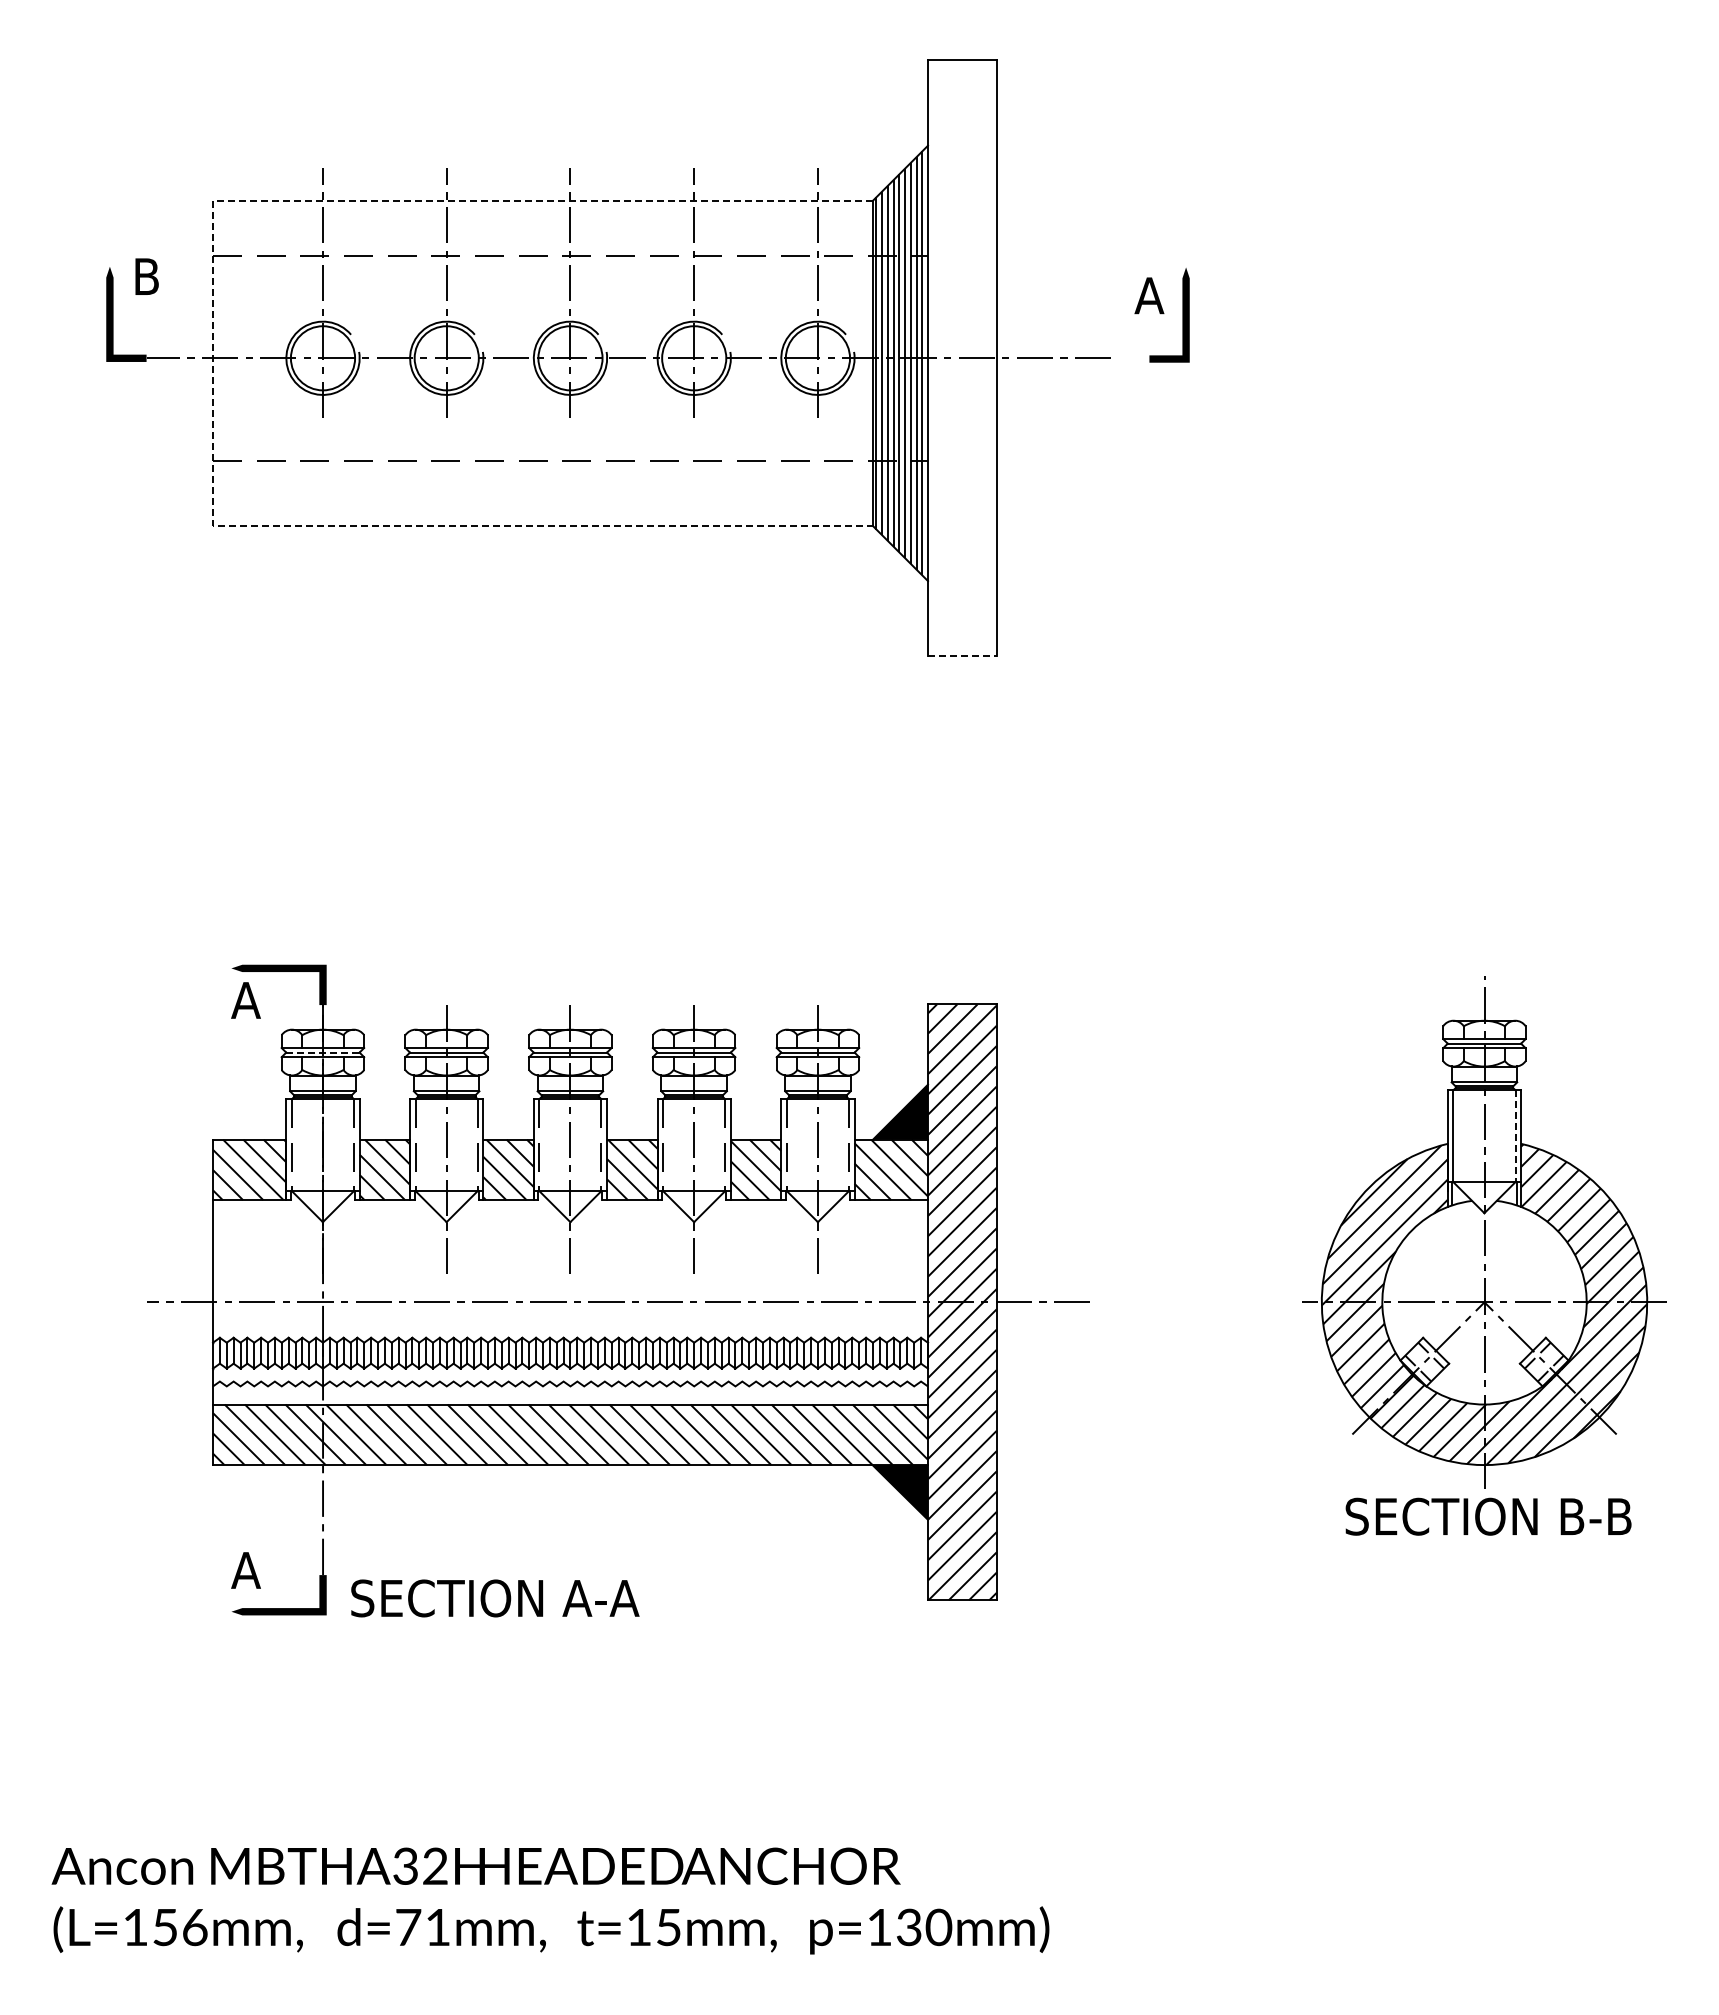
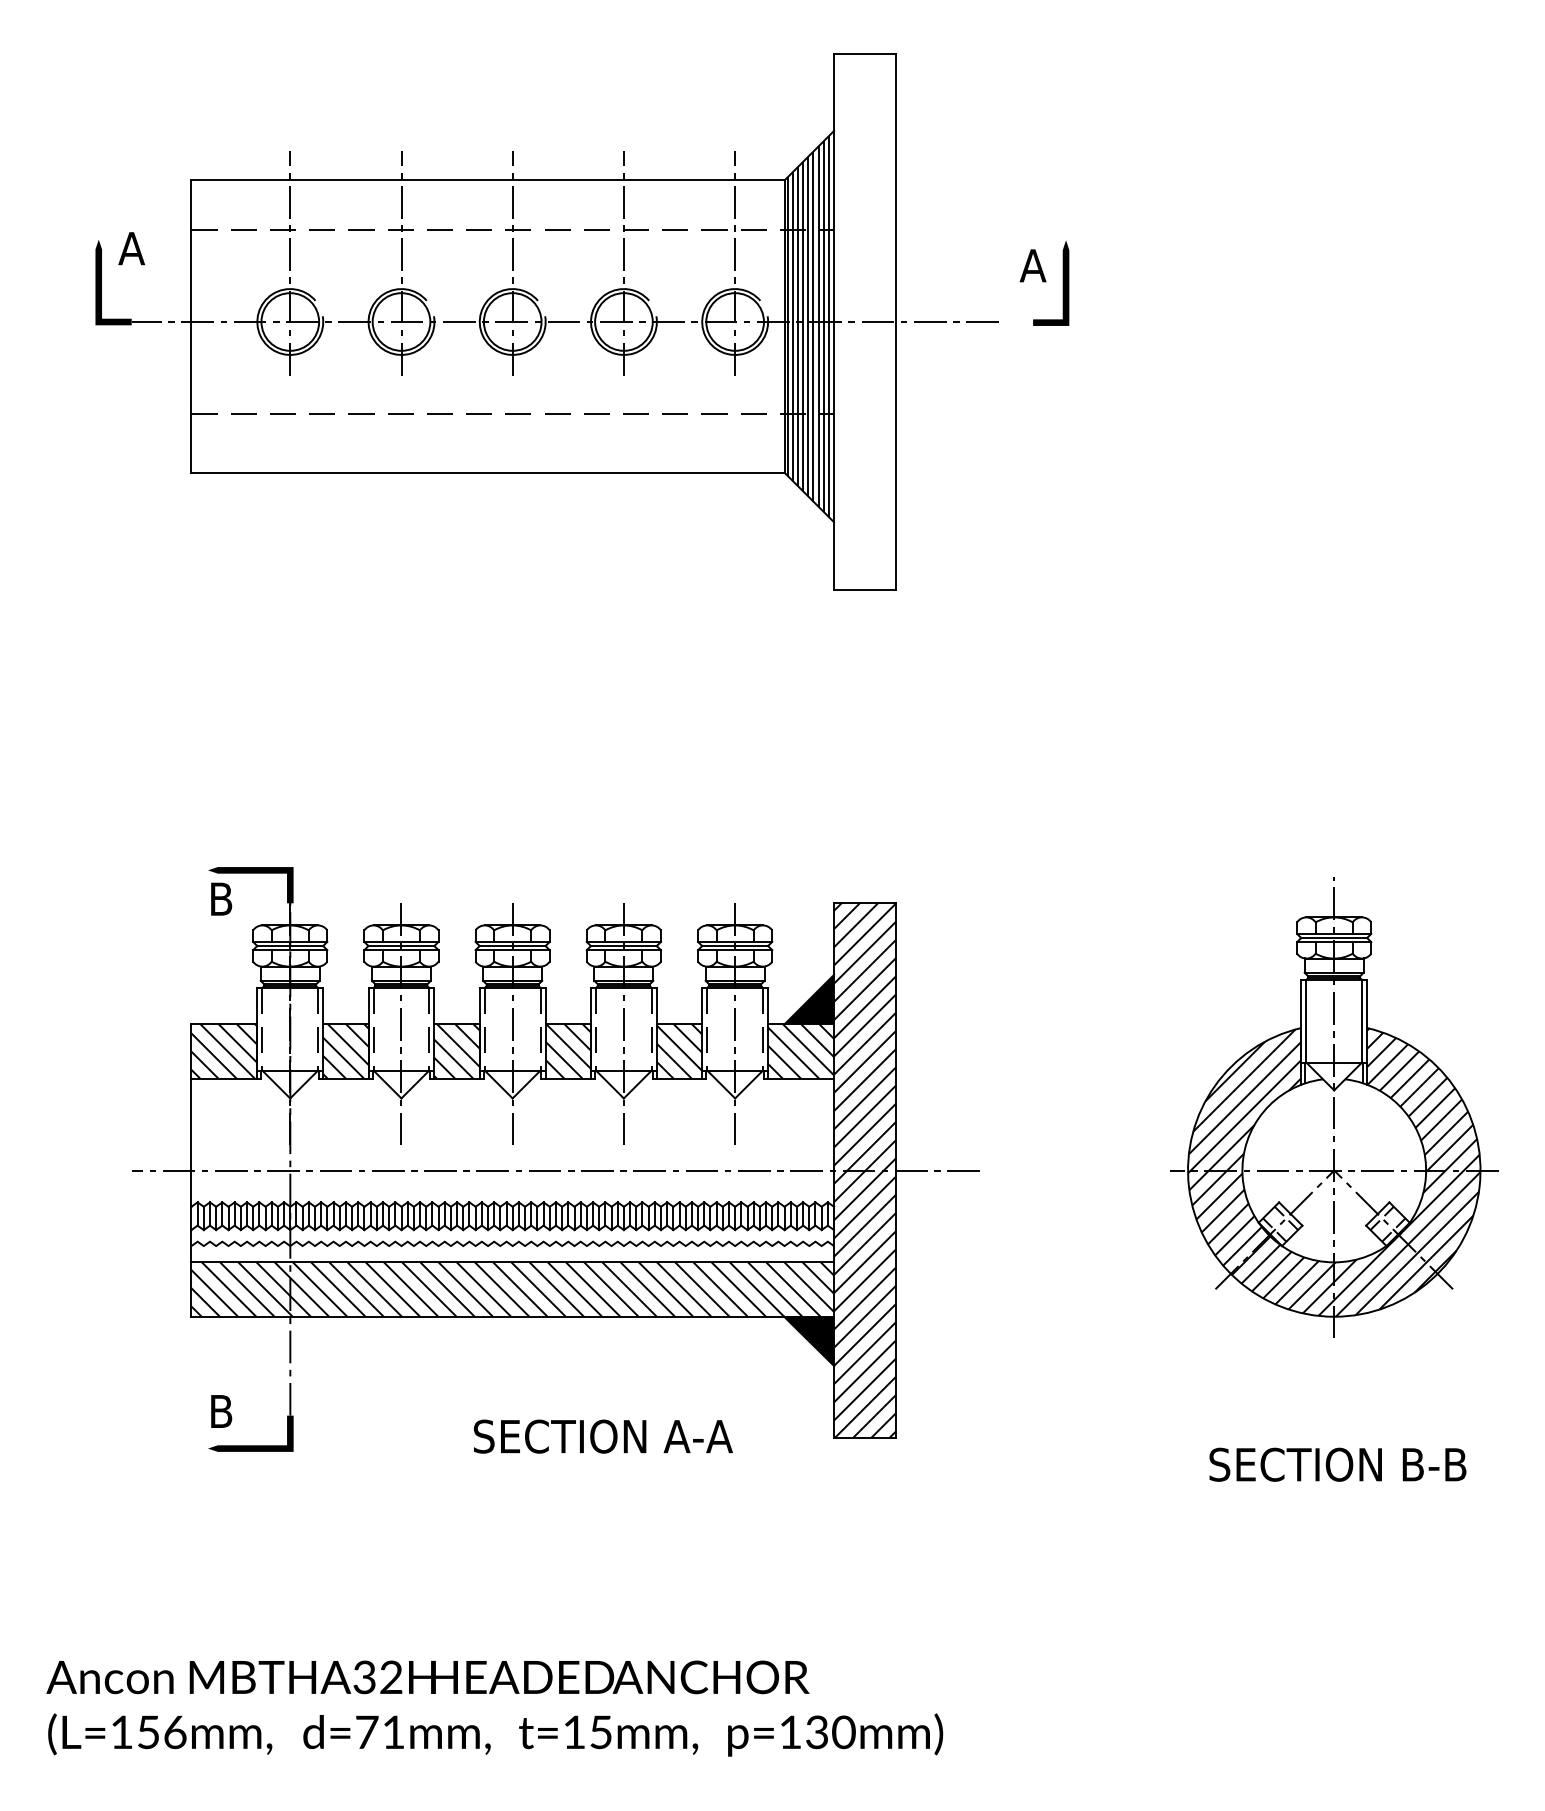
text: (146, 276) -> (131, 248), B -> A
line: (213, 363) -> (191, 326), dashed -> solid
line: (962, 656) -> (865, 590), dashed -> solid
text: (245, 1000) -> (220, 899), A -> B
line: (322, 1052) -> (289, 945), dashed -> solid
line: (1515, 1136) -> (1362, 1021), dashed -> solid
text: (1488, 1516) -> (1337, 1464), moved
text: (245, 1570) -> (220, 1411), A -> B
text: (495, 1598) -> (603, 1436), moved

